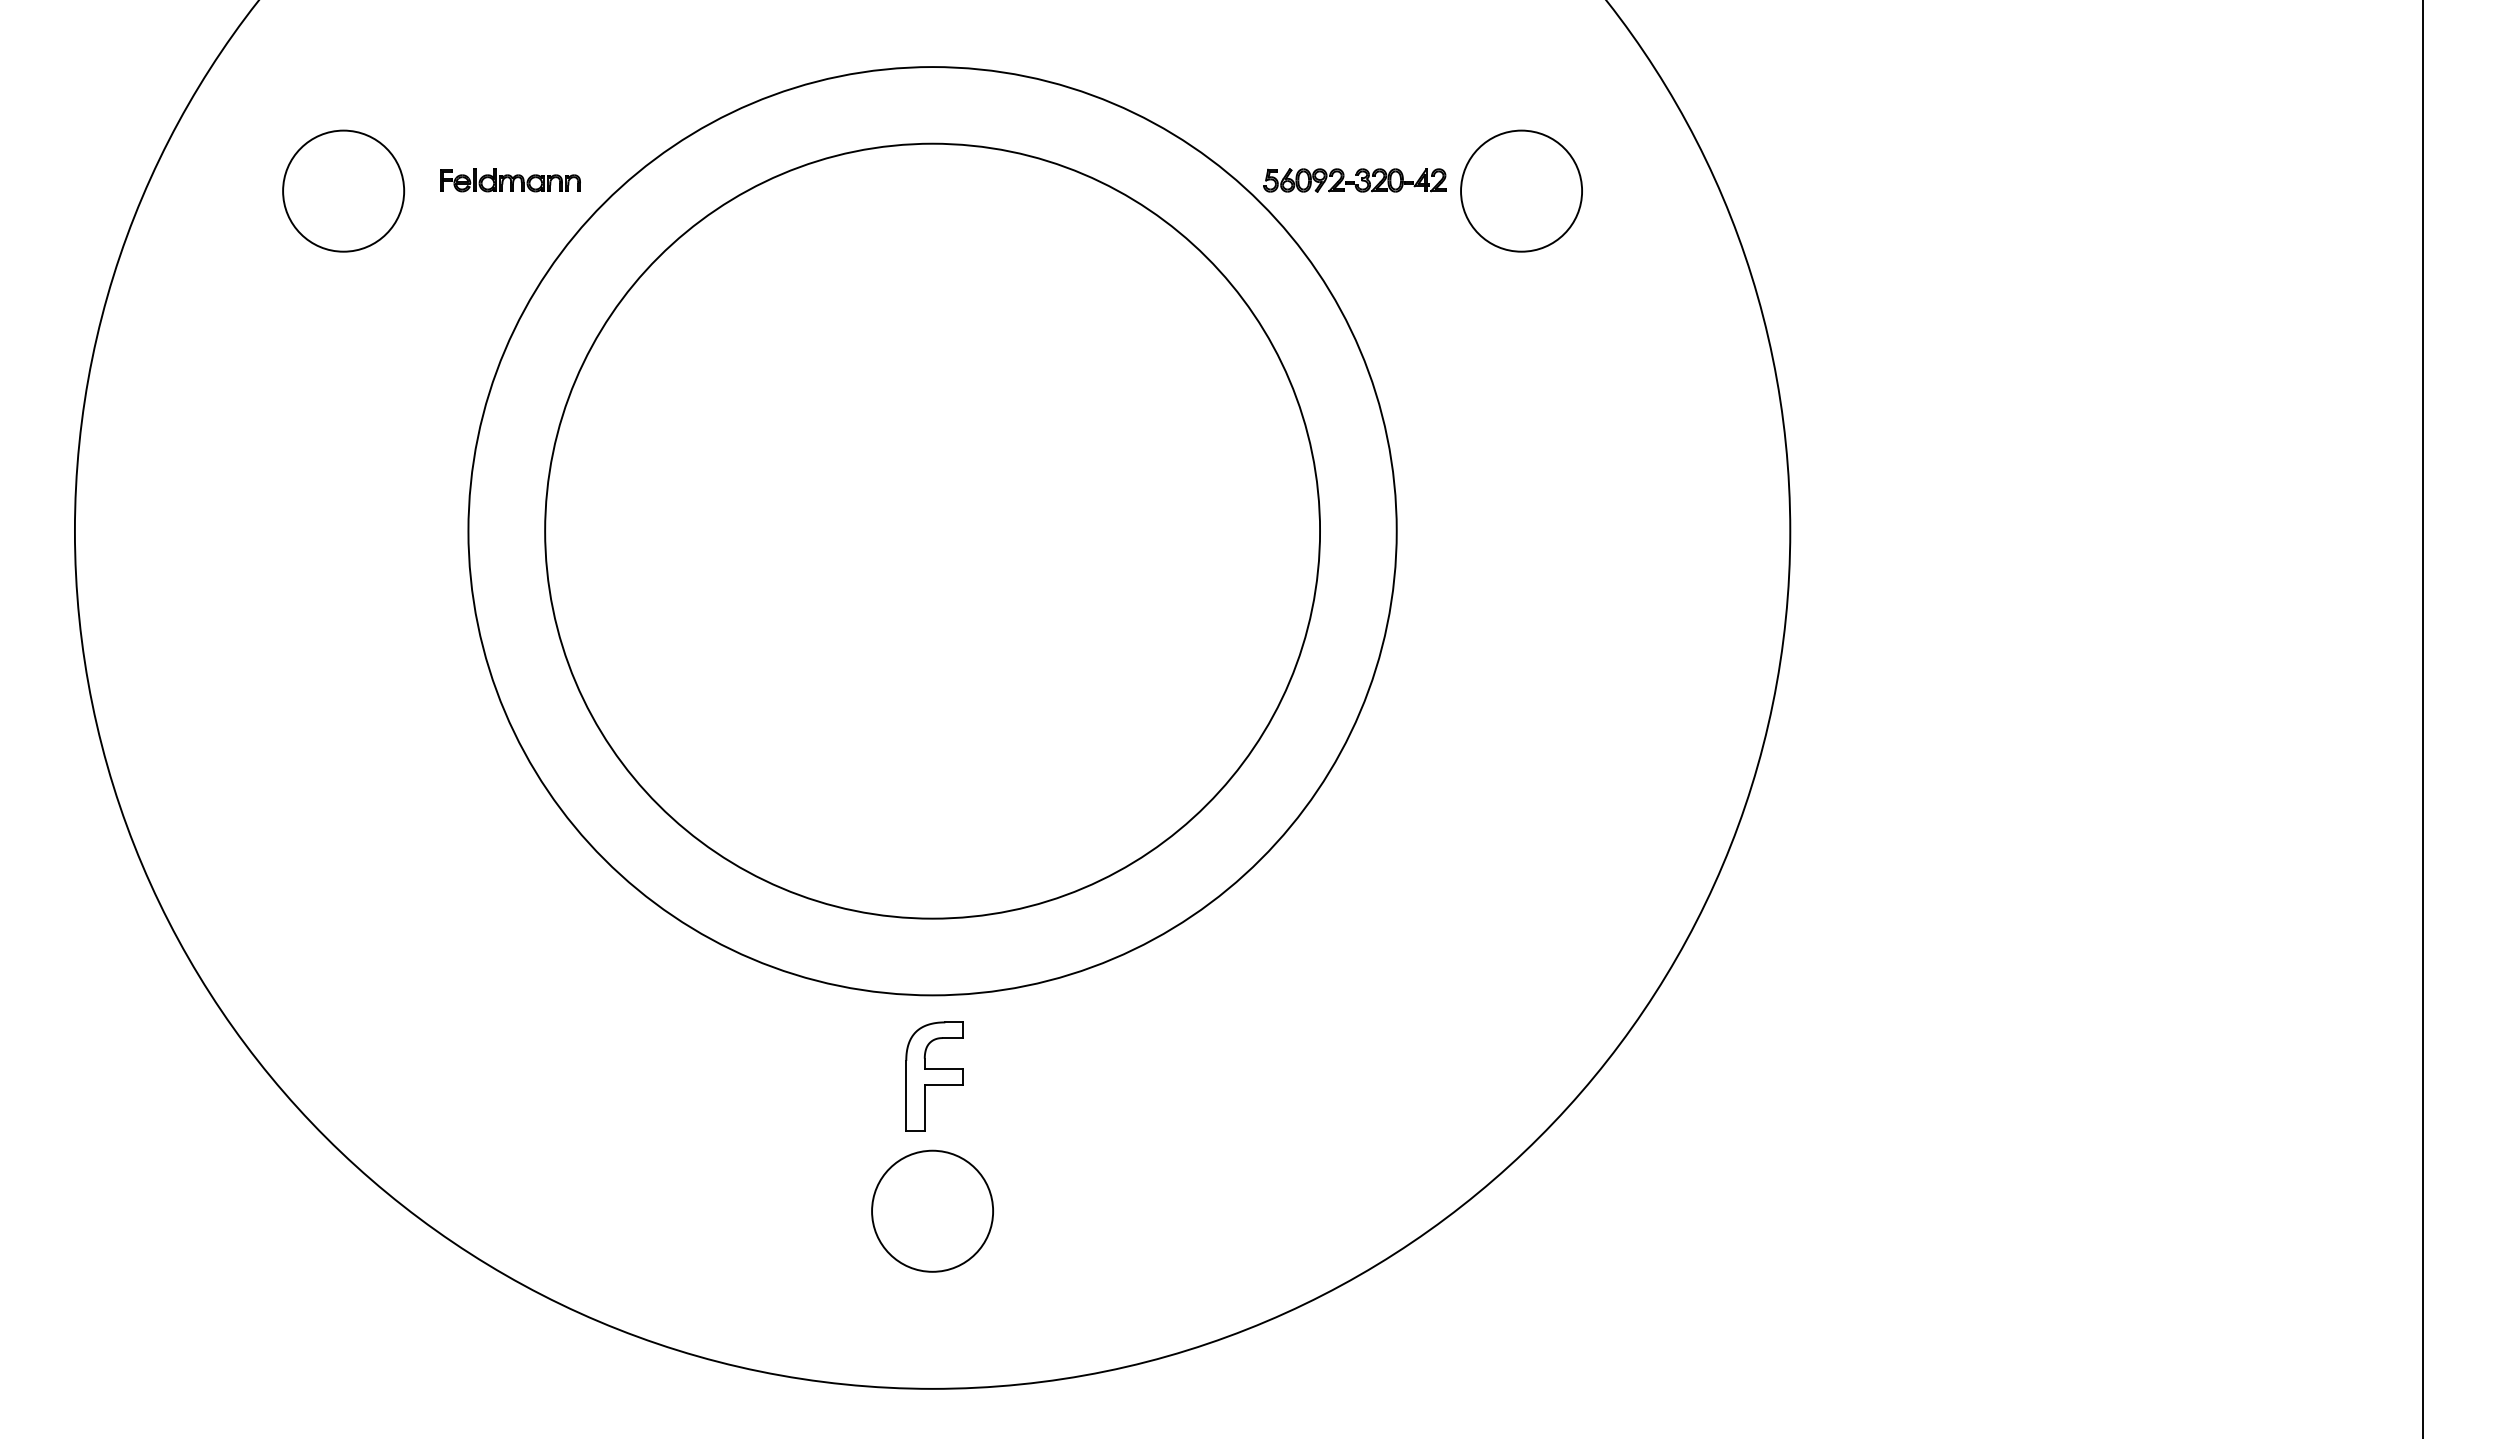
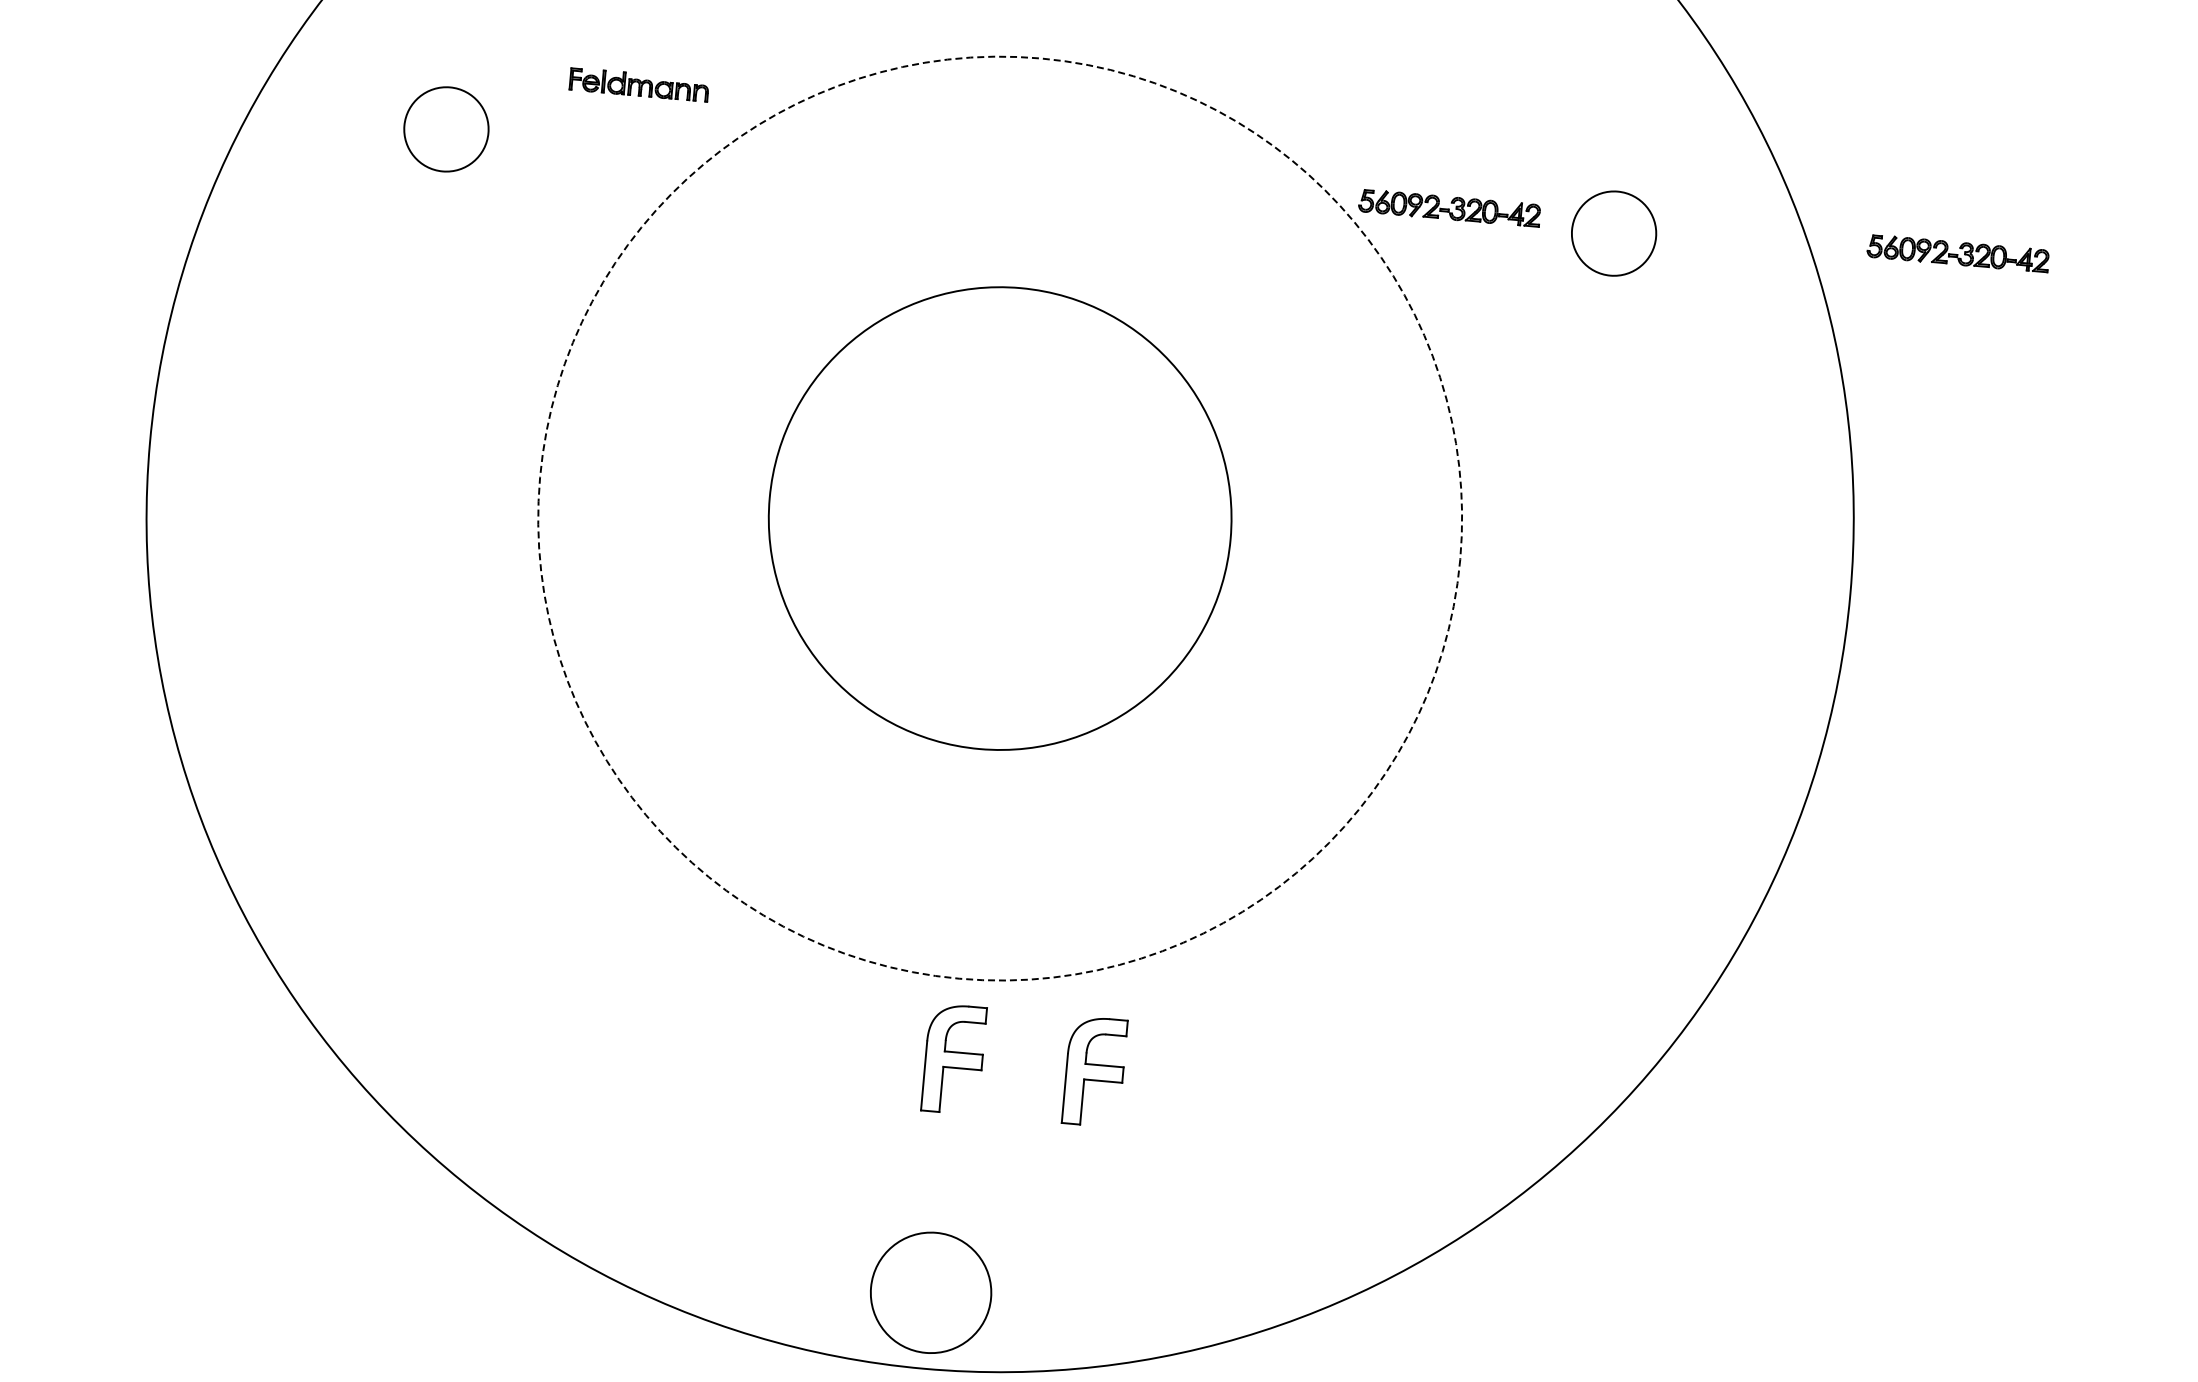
part: (510, 180) -> (639, 85), moved
part: (1867, 180) -> (1957, 253), added
circle: (343, 190) -> (446, 128), size x0.7
circle: (1521, 190) -> (1614, 232), size x0.7
circle: (932, 530) -> (1000, 517), size x0.6
circle: (932, 531) -> (1000, 518), solid -> dashed
part: (1076, 1076) -> (1094, 1071), added
circle: (932, 1210) -> (931, 1292), moved

